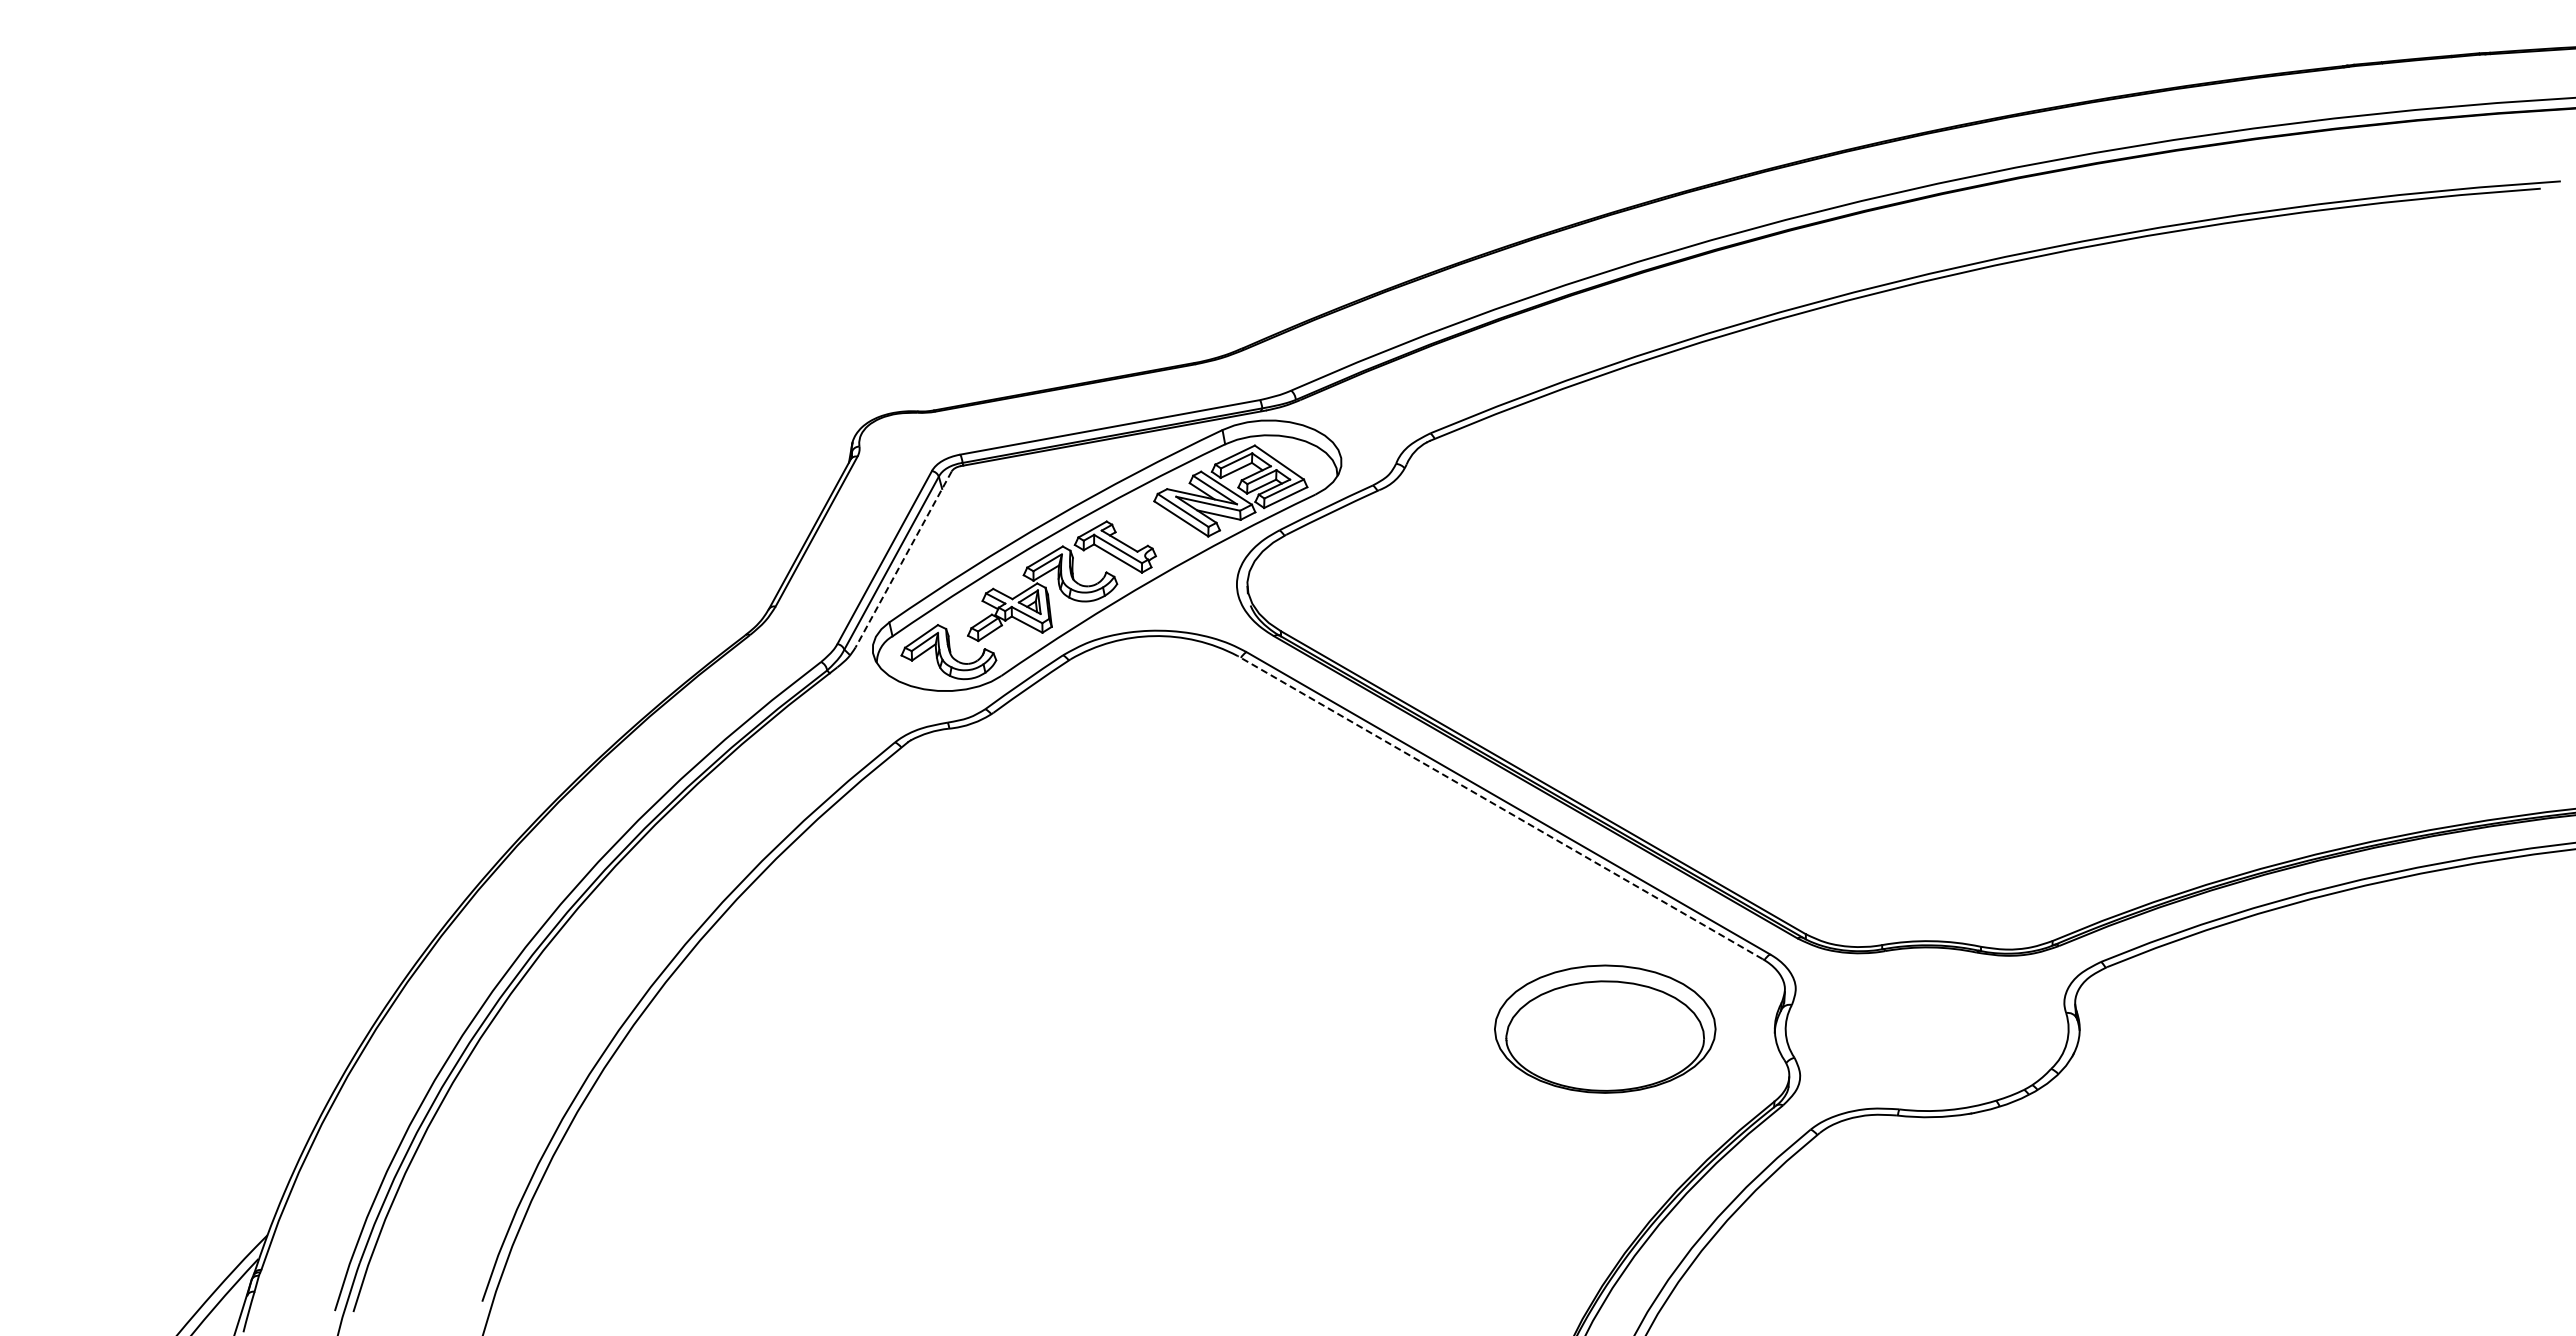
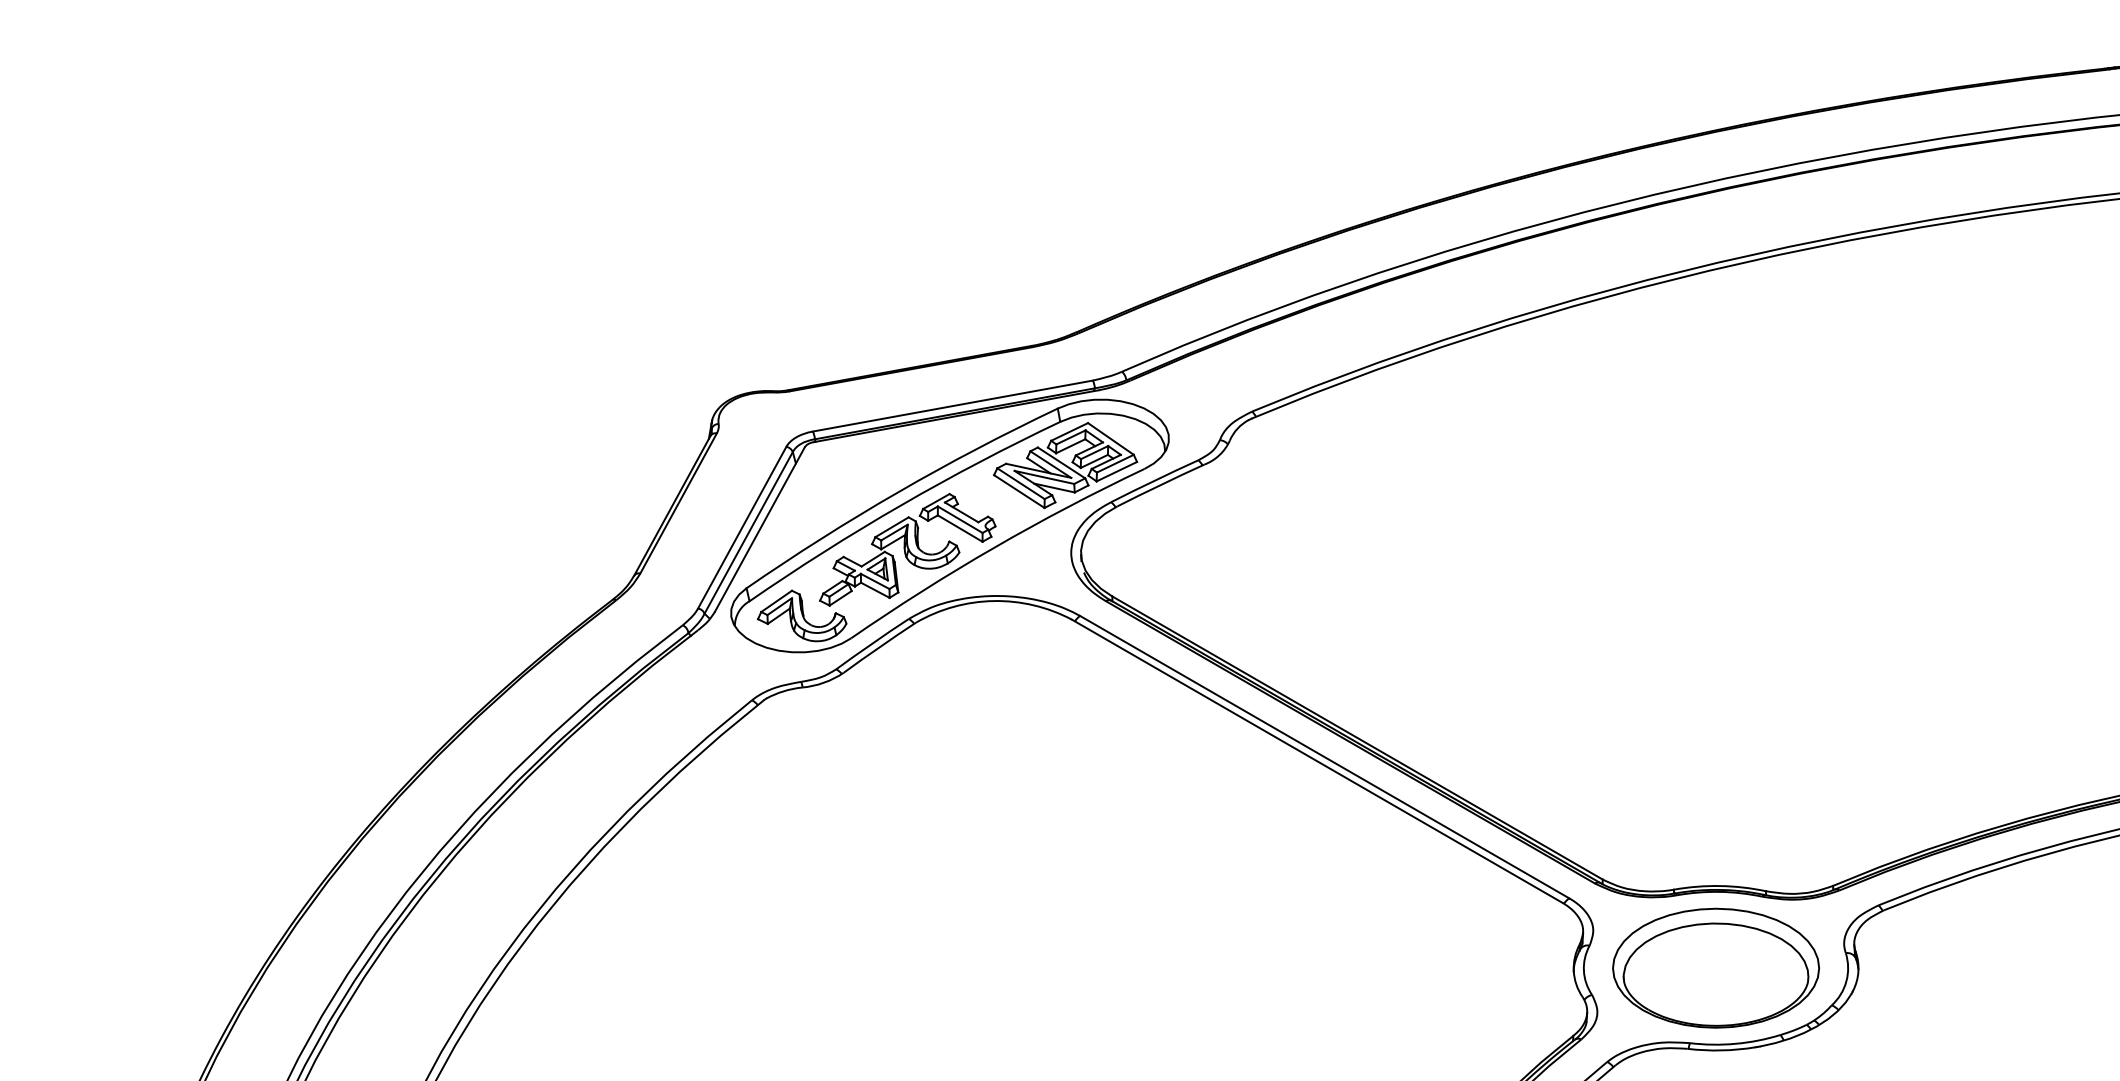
line: (903, 559) -> (759, 529), dashed -> solid
line: (1499, 807) -> (1316, 761), dashed -> solid
part: (1605, 1028) -> (1716, 967), moved

